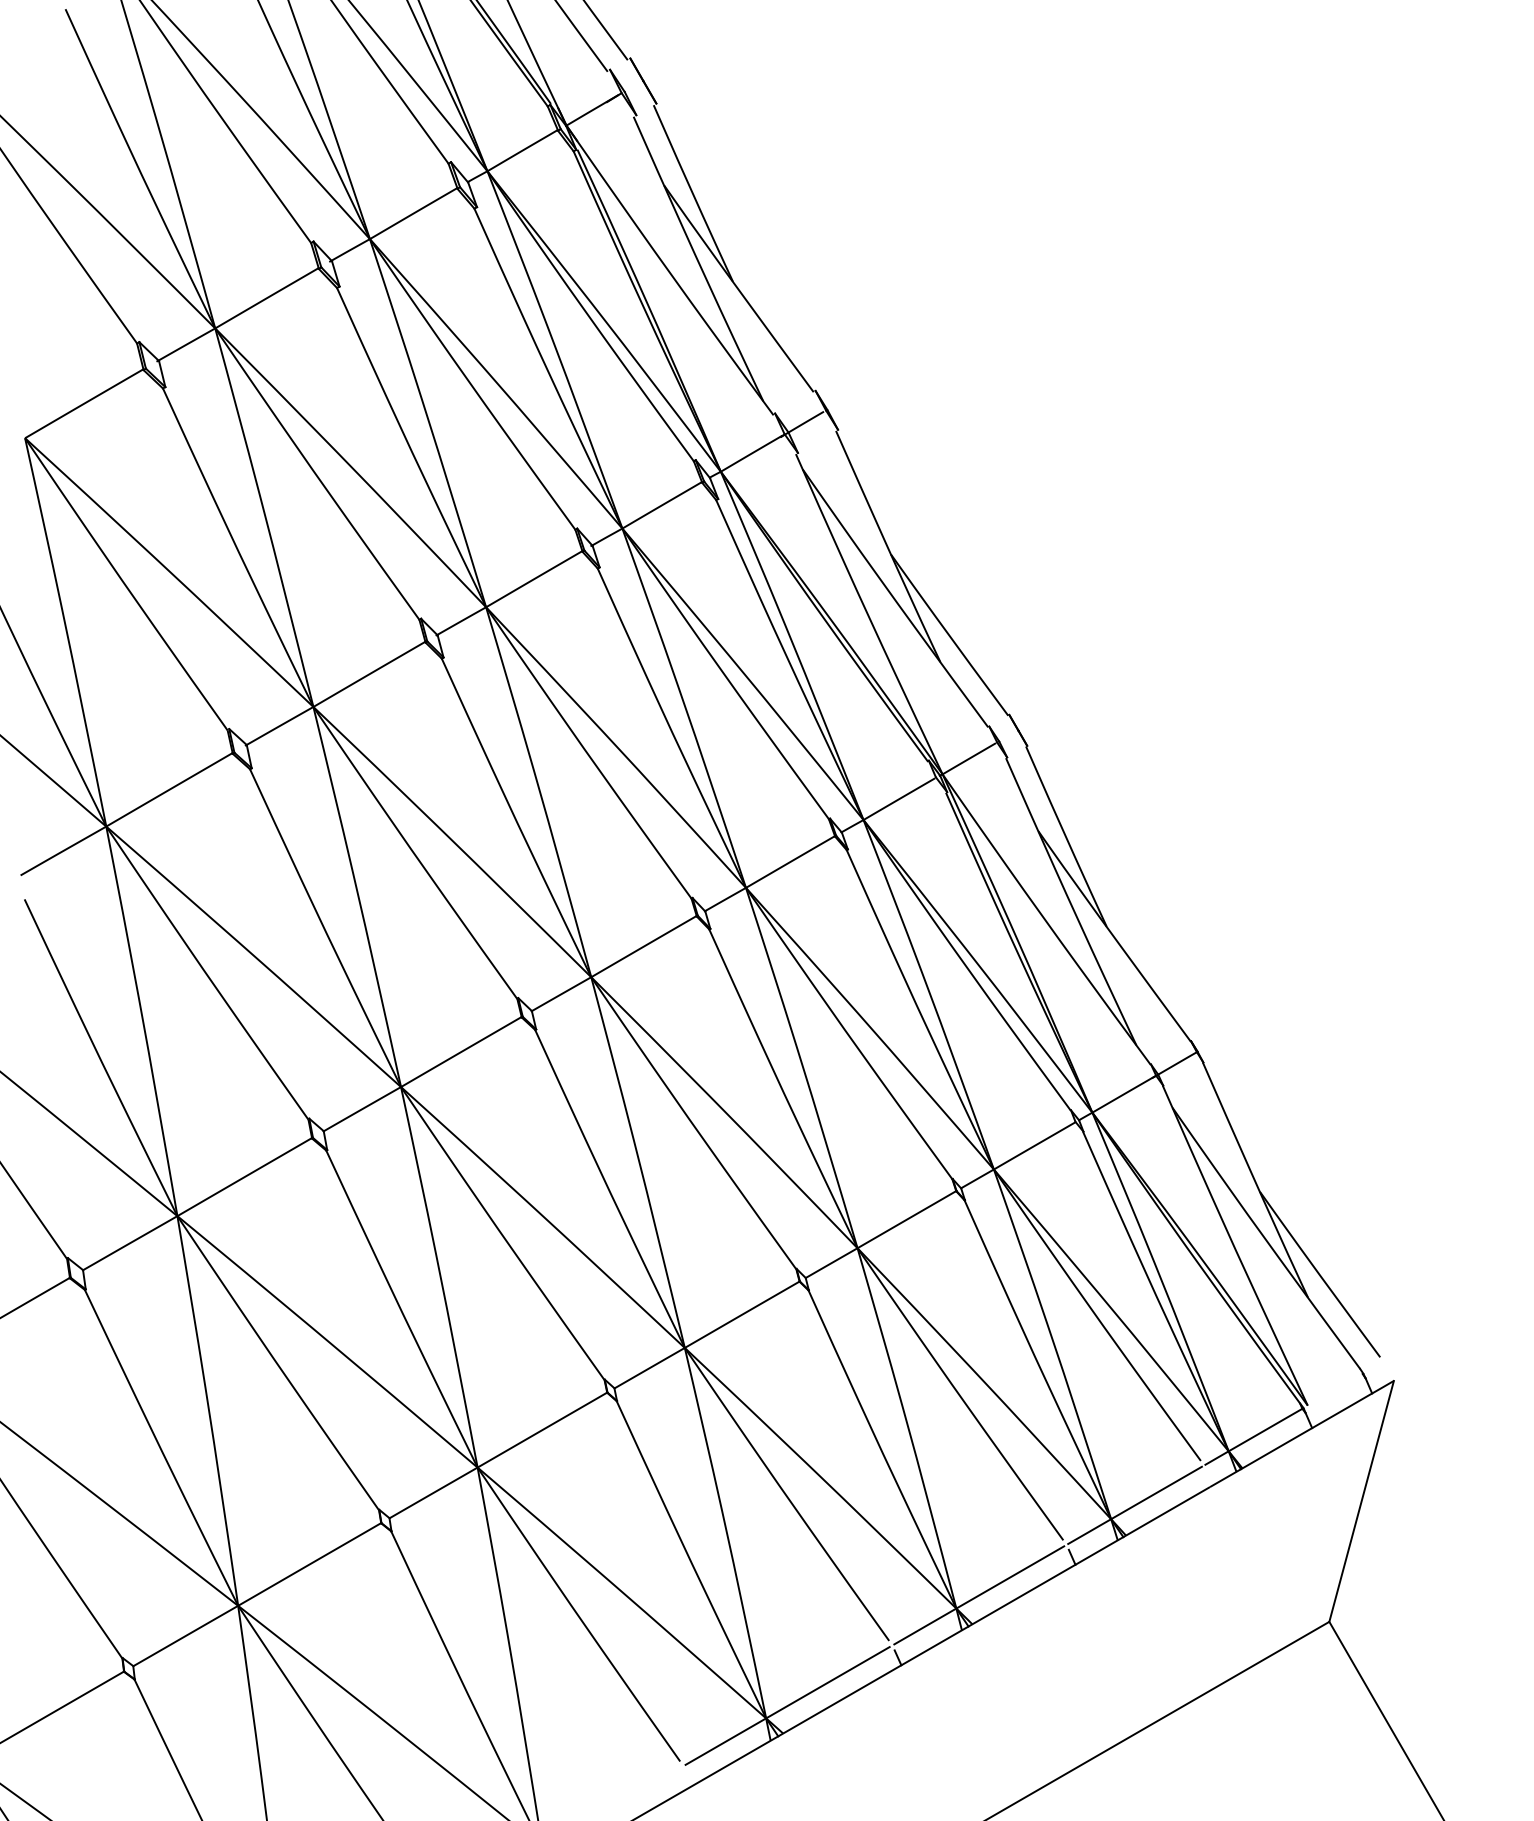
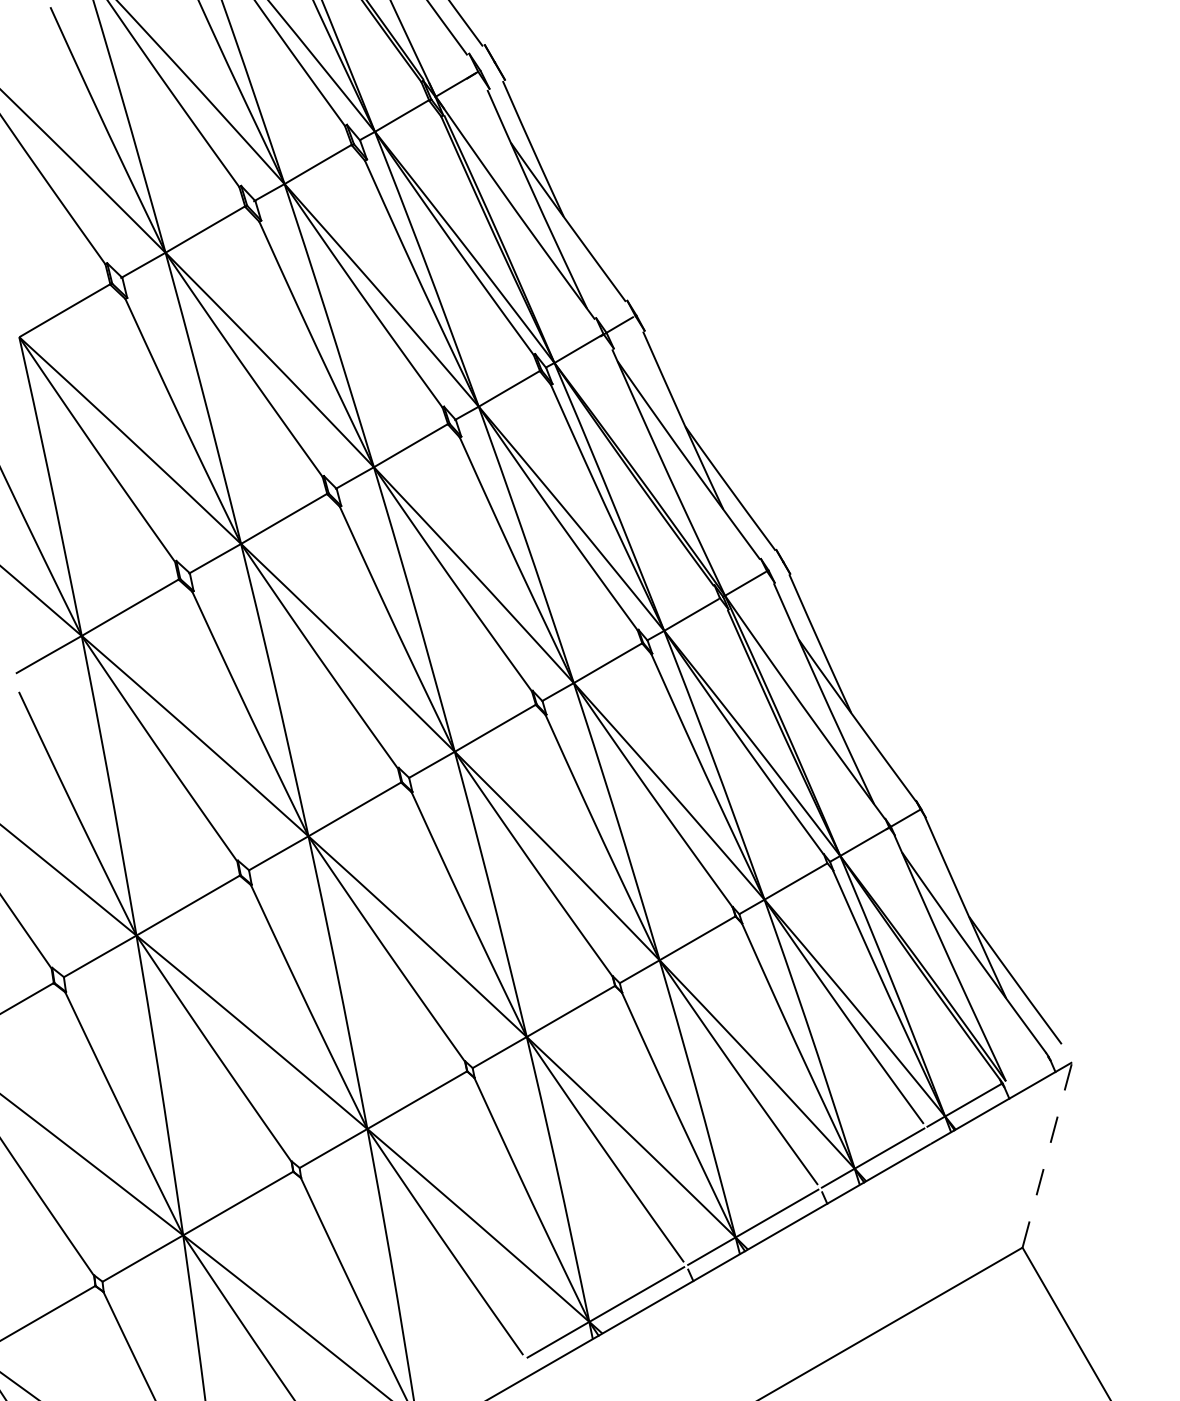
line: (1361, 1501) -> (1047, 1155), solid -> dashed

